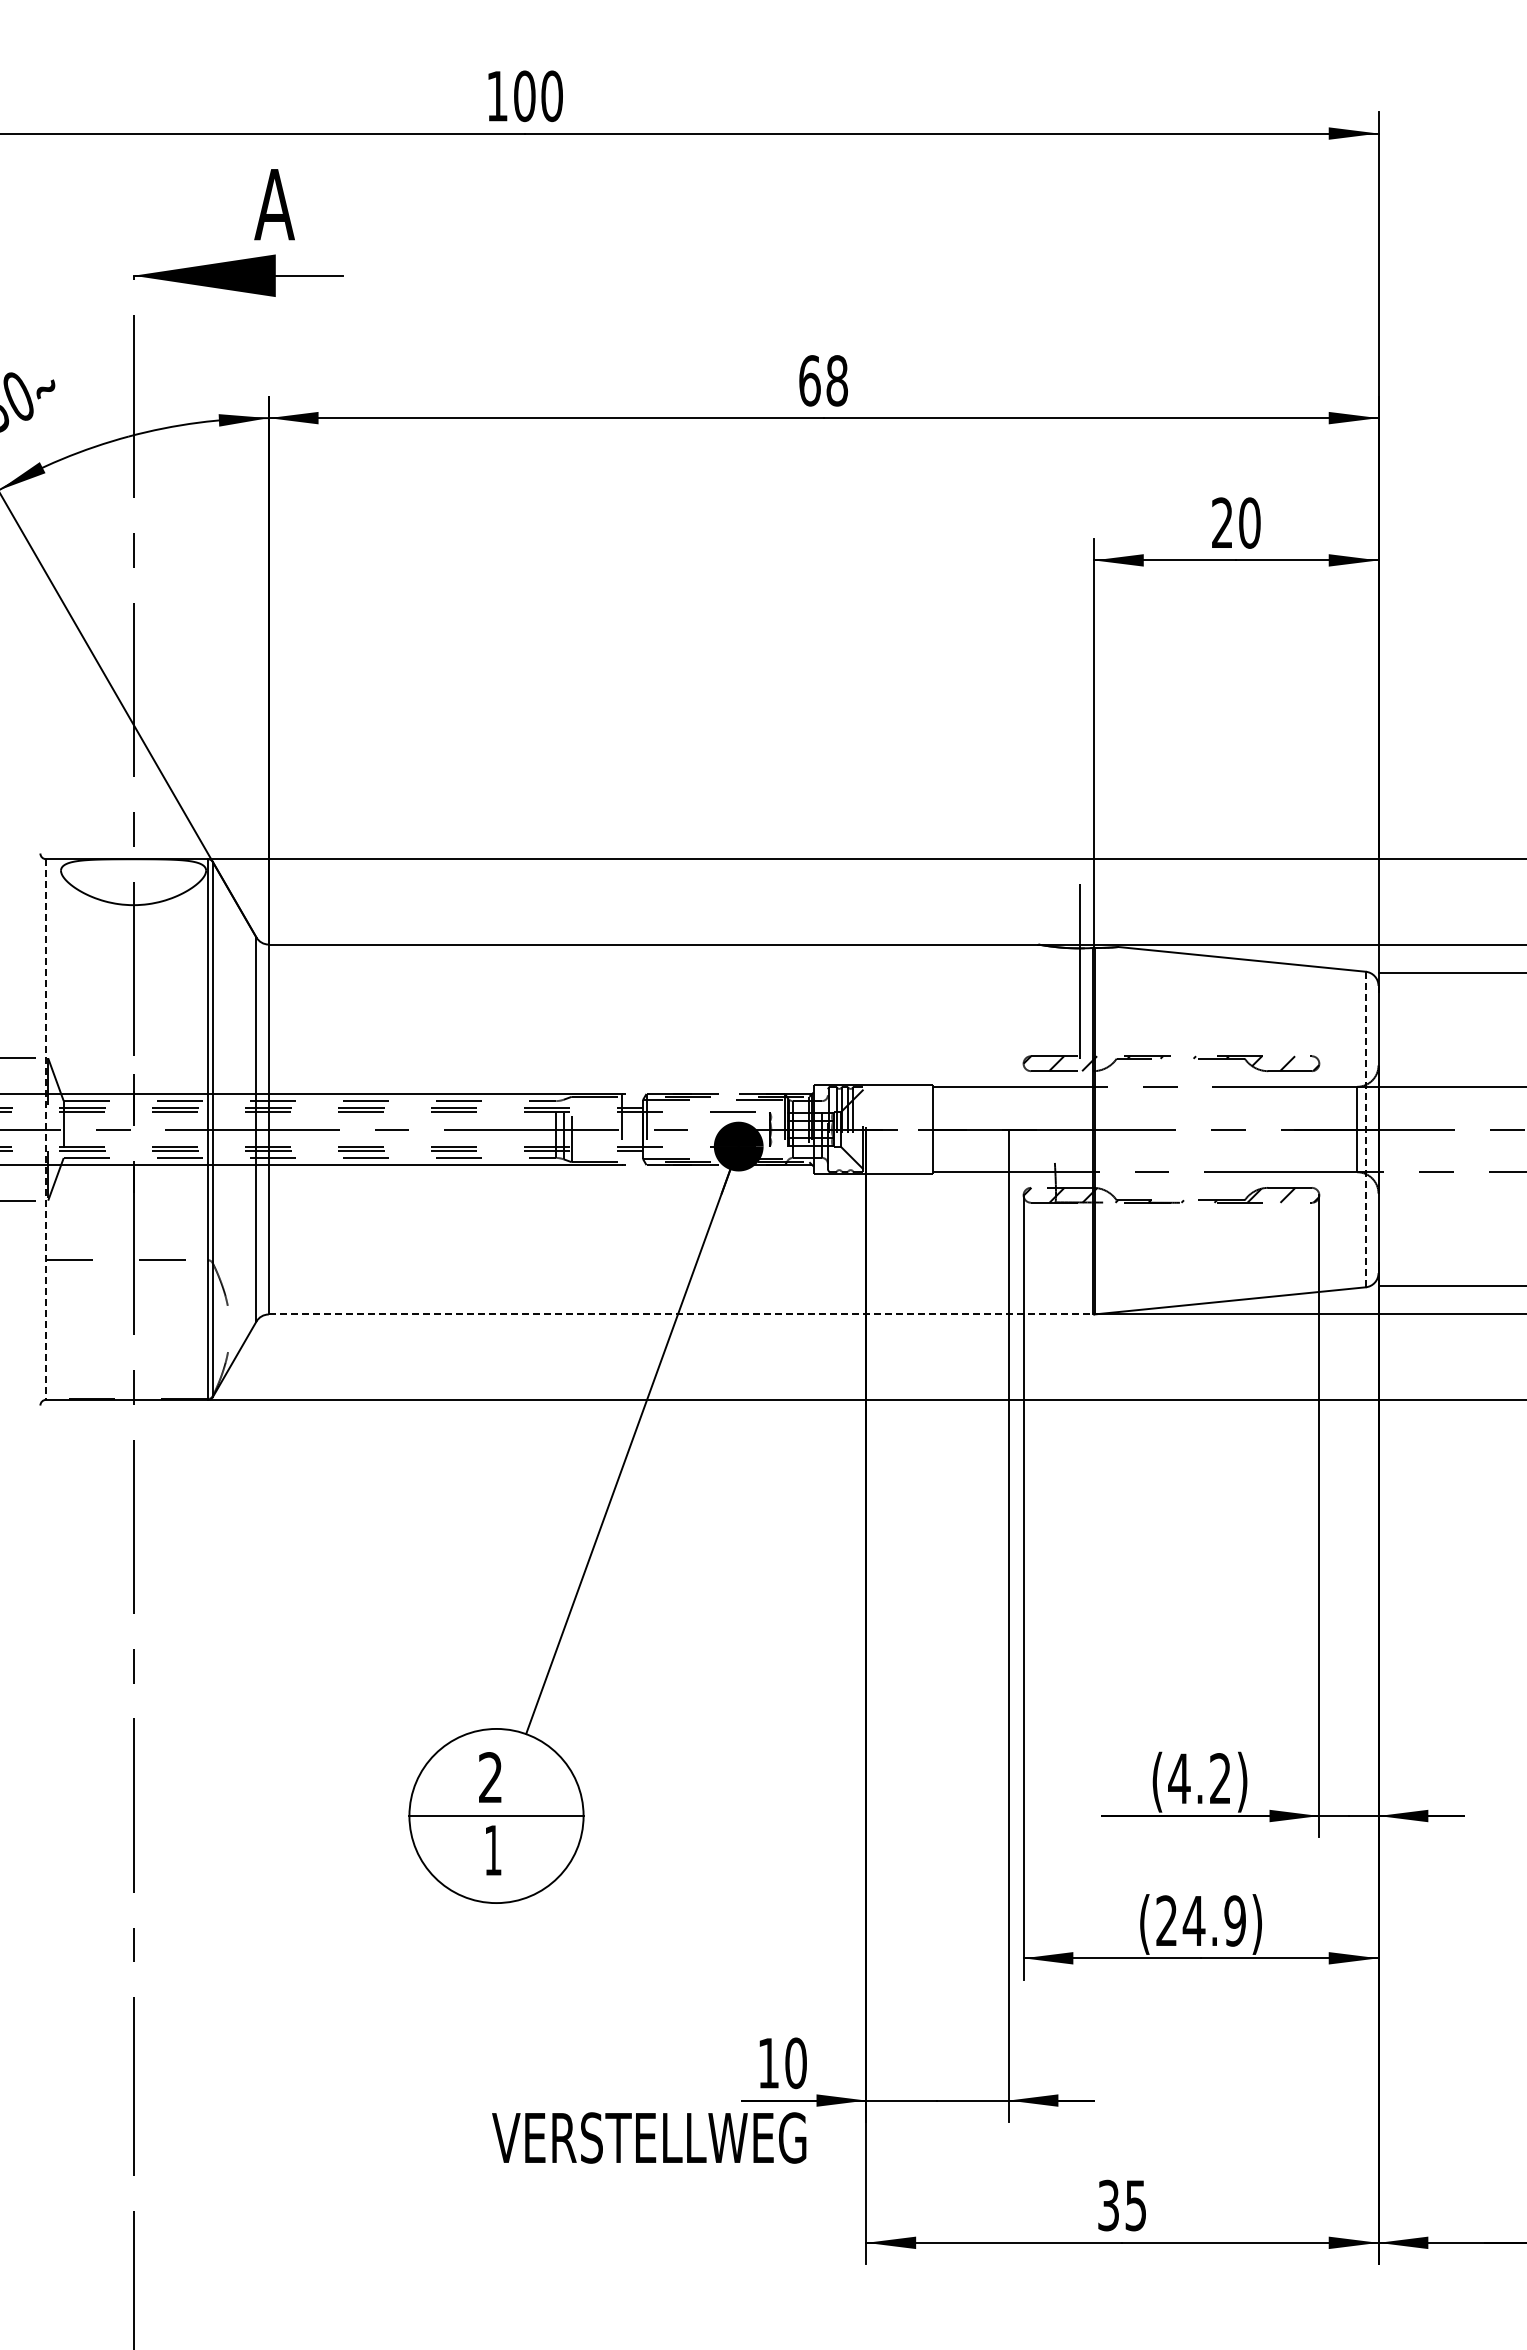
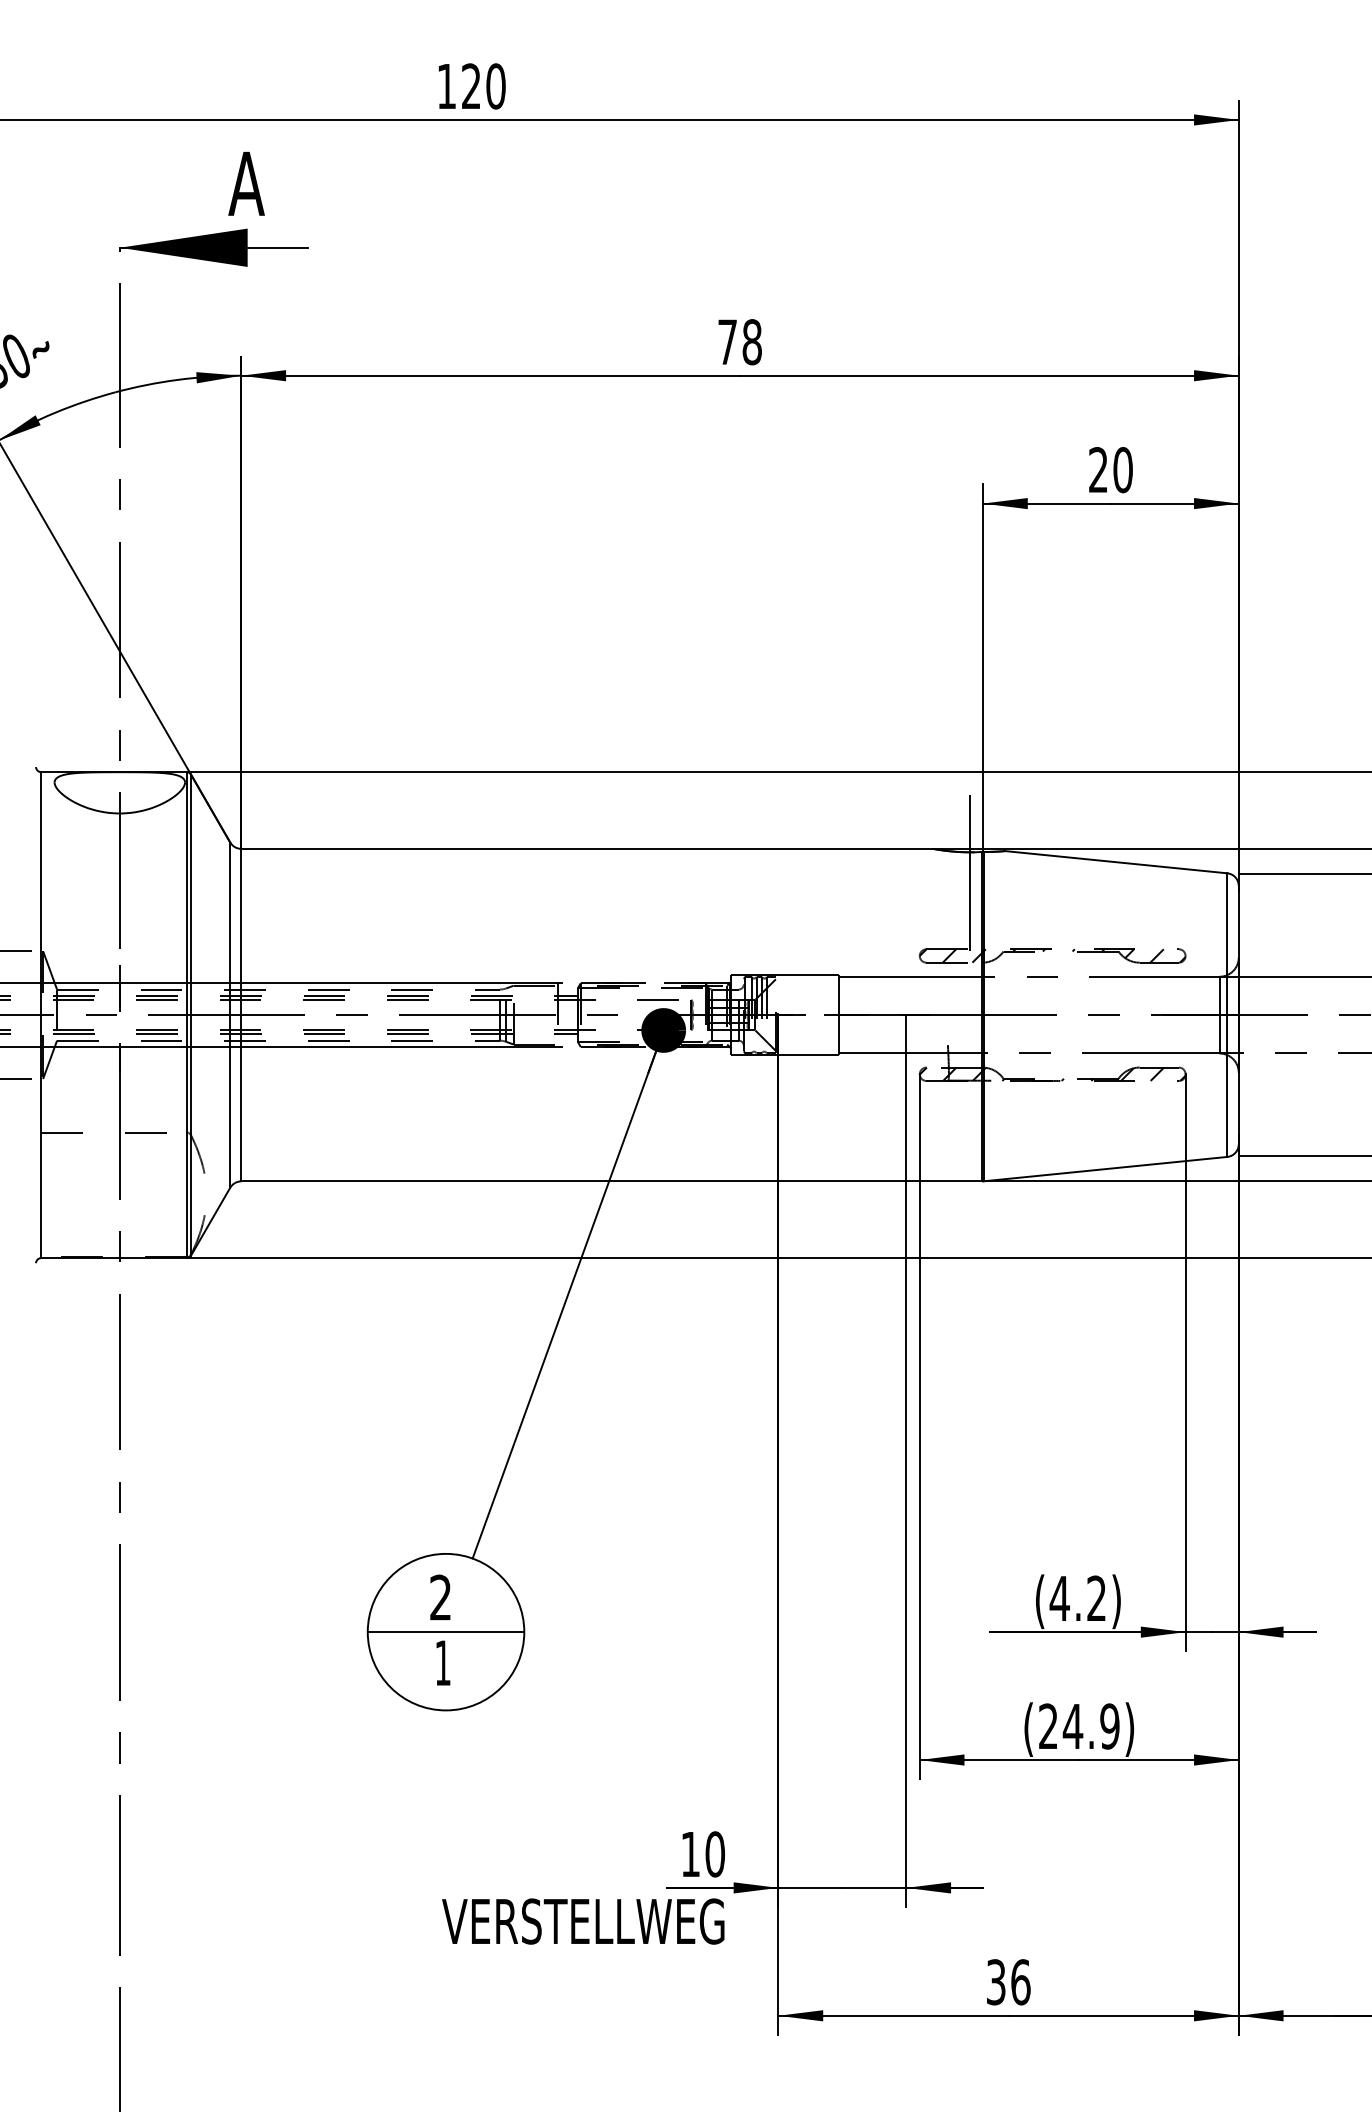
text: (524, 96) -> (471, 86), 100 -> 120
text: (809, 380) -> (727, 341), 68 -> 78
line: (1365, 1129) -> (1227, 1015), dashed -> solid
line: (46, 1130) -> (41, 1016), dashed -> solid
line: (681, 1314) -> (612, 1181), dashed -> solid
text: (1136, 2205) -> (1021, 1982), 35 -> 36

